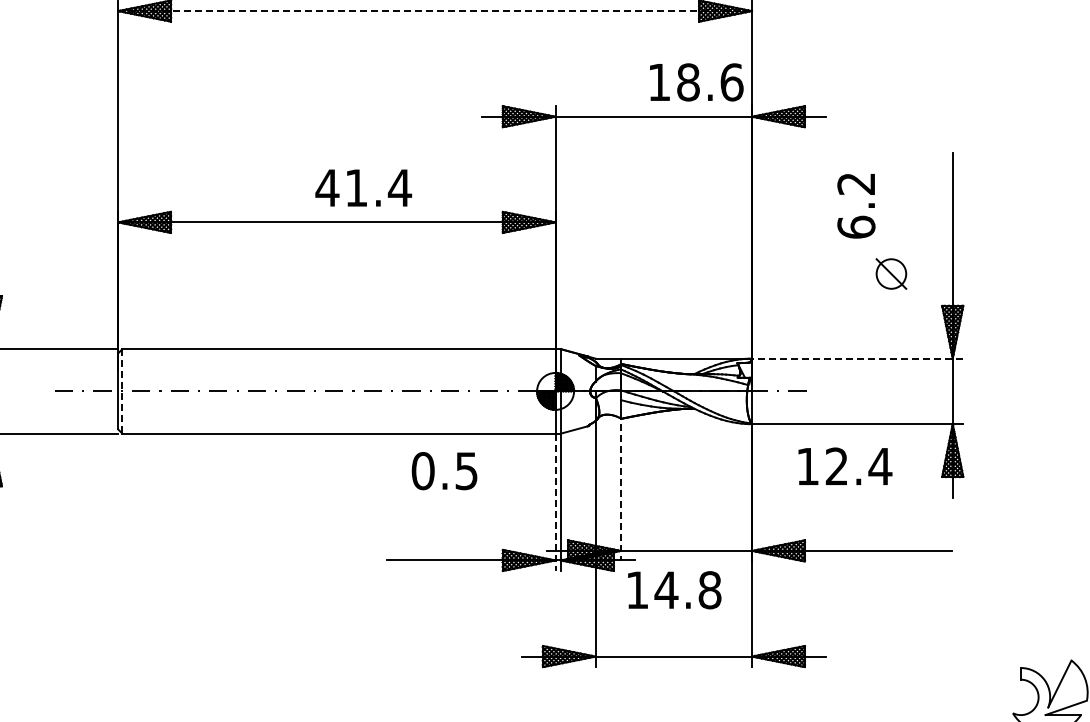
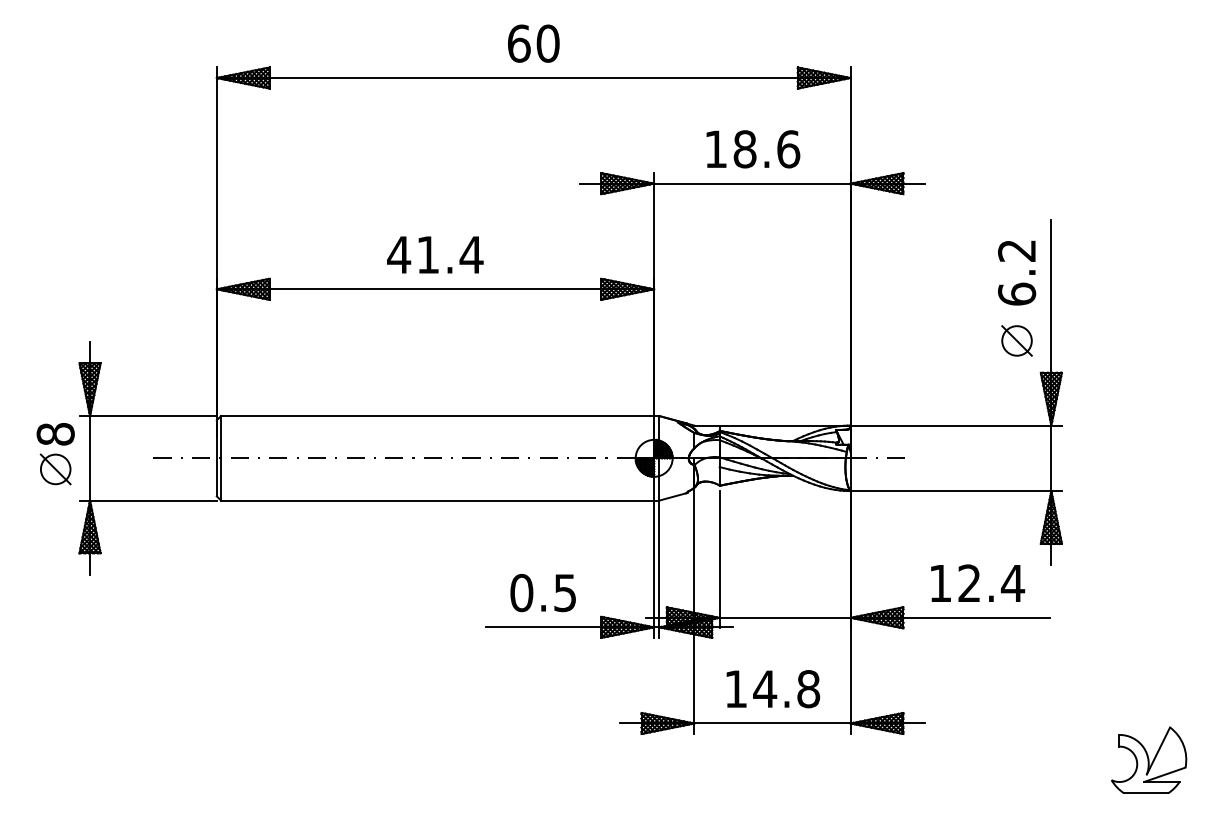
line: (434, 11) -> (533, 78), dashed -> solid
text: (696, 82) -> (753, 149), moved
text: (363, 187) -> (435, 254), moved
text: (856, 205) -> (1017, 272), moved
part: (890, 273) -> (1016, 340), moved
line: (857, 358) -> (956, 425), dashed -> solid
line: (122, 391) -> (221, 458), dashed -> solid
text: (845, 465) -> (978, 582), moved
text: (443, 471) -> (542, 593), moved
line: (620, 492) -> (719, 559), dashed -> solid
line: (555, 502) -> (654, 569), dashed -> solid
text: (674, 590) -> (773, 689), moved

